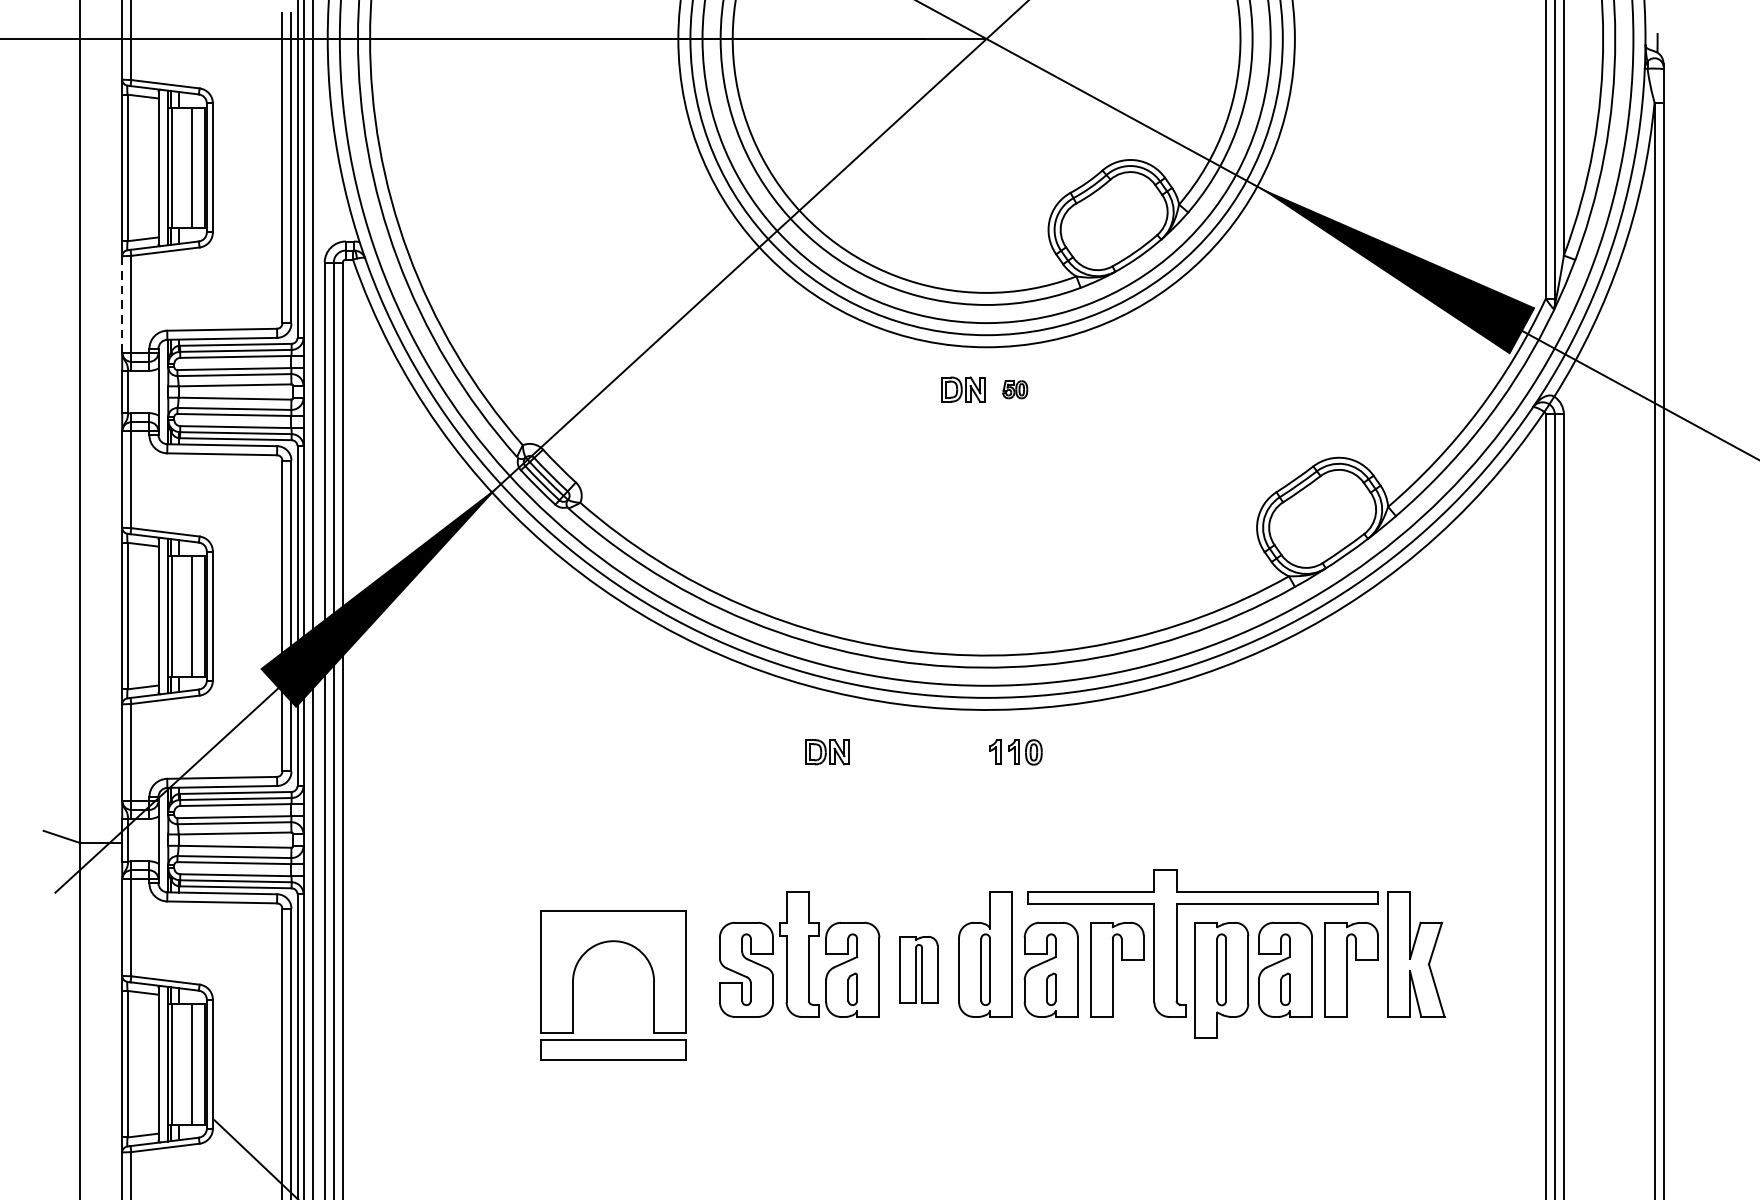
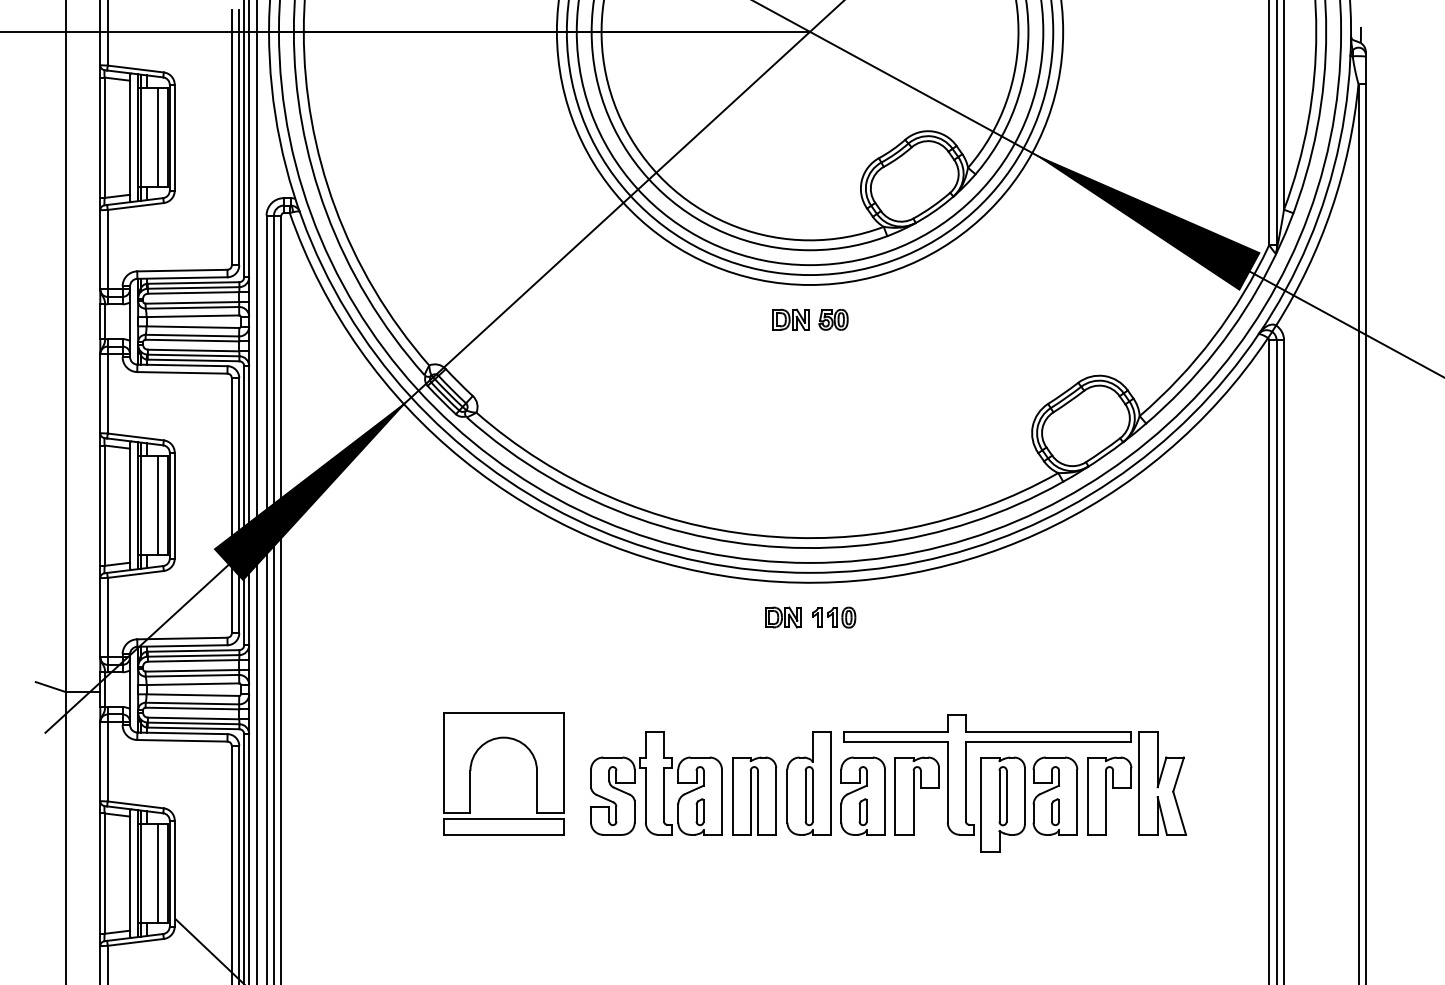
line: (122, 304) -> (100, 249), dashed -> solid
part: (1015, 389) -> (833, 319), size x1.43
part: (827, 752) -> (783, 617), moved
part: (918, 969) -> (754, 795), size x1.43
part: (574, 981) -> (471, 770), moved

